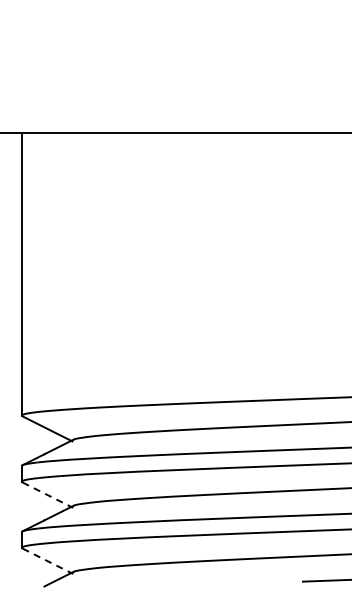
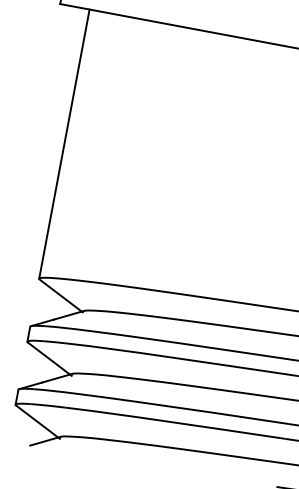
line: (48, 495) -> (50, 359), dashed -> solid
line: (48, 561) -> (38, 422), dashed -> solid

